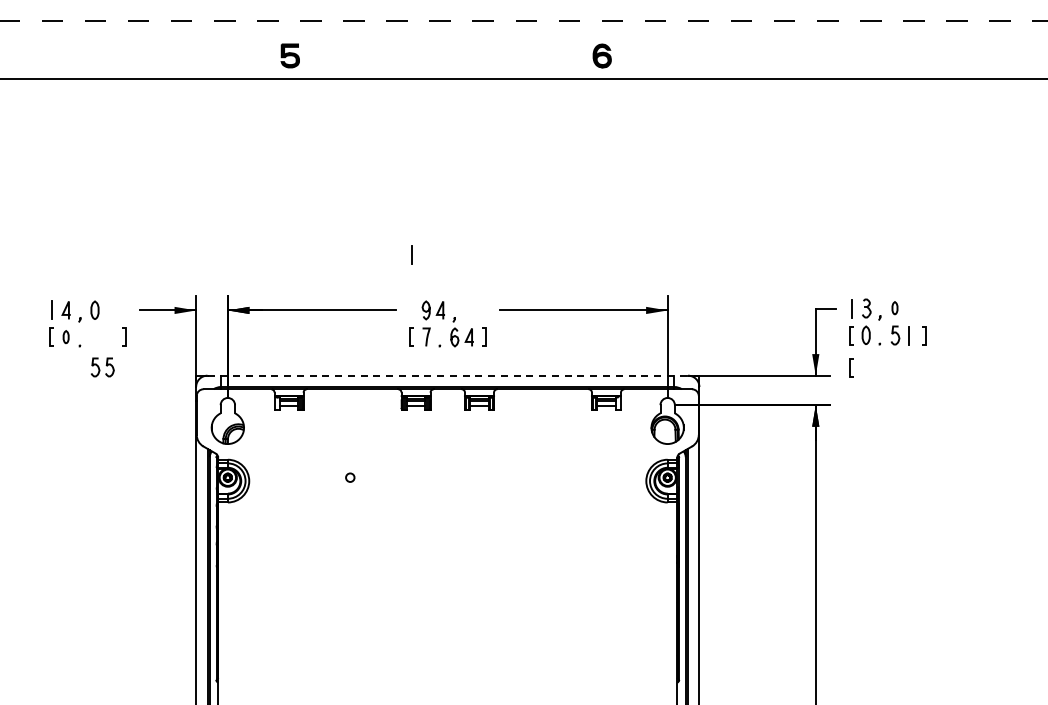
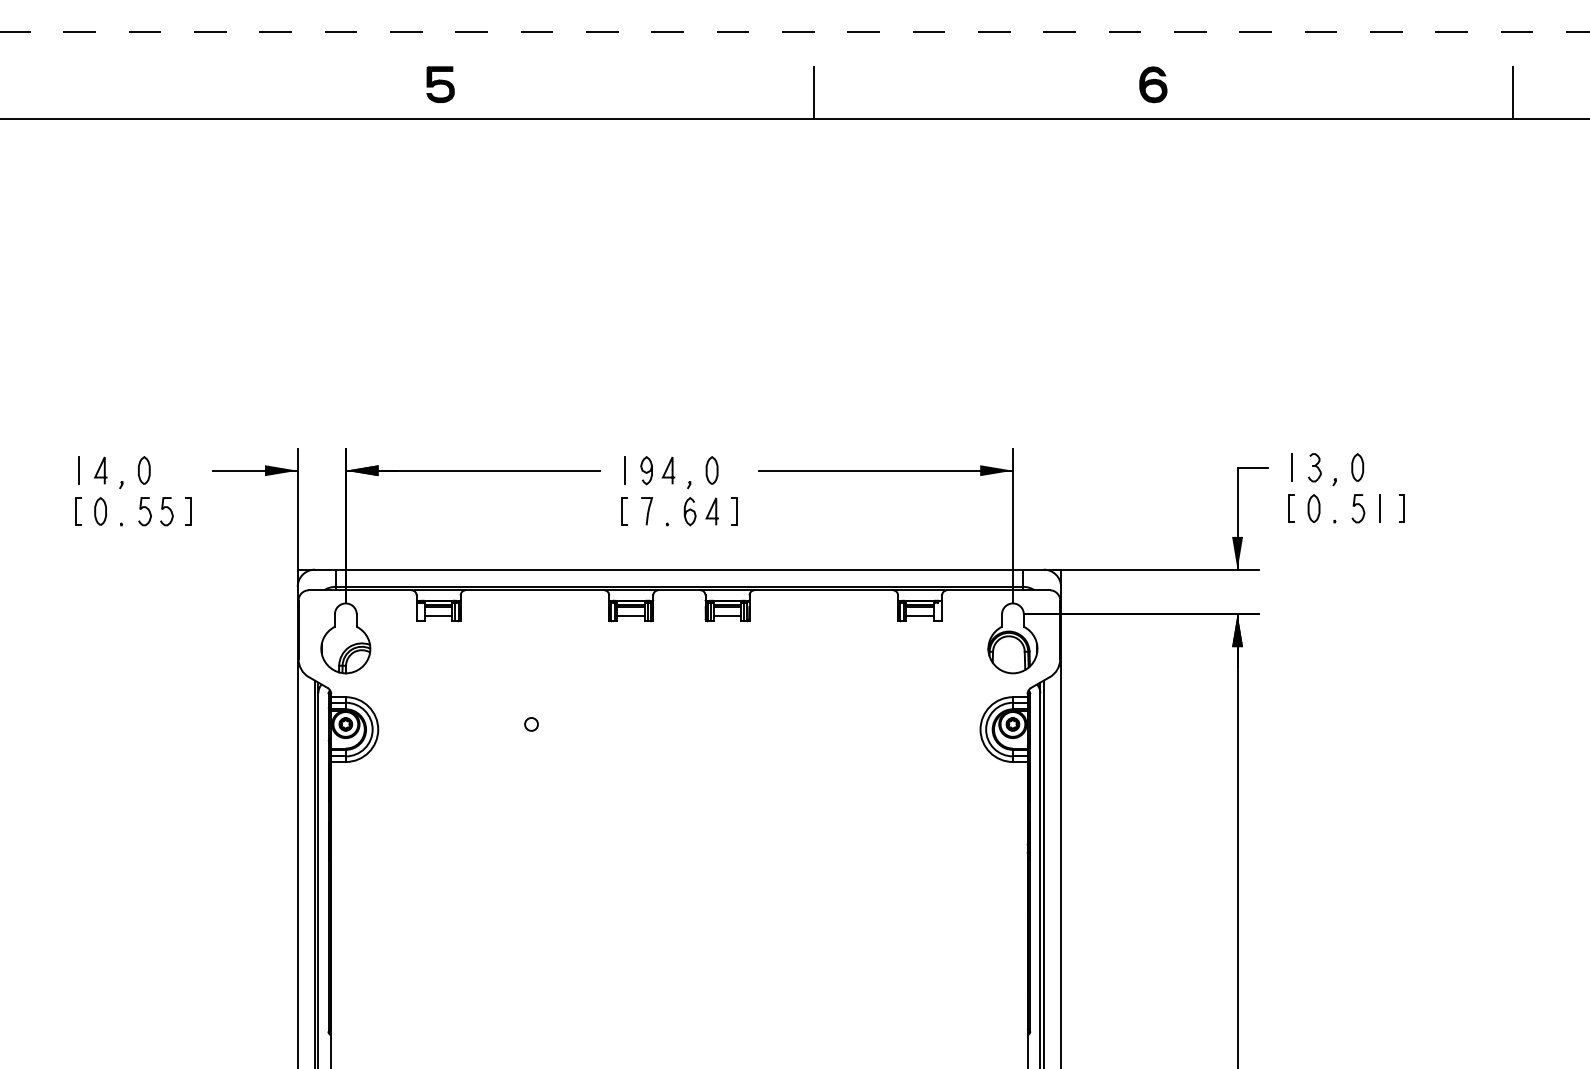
part: (601, 55) -> (1152, 84), moved
line: (536, 61) -> (813, 93), added
line: (997, 61) -> (1513, 93), added
line: (411, 254) -> (624, 469), moved
part: (894, 307) -> (1356, 466), size x1.43
part: (468, 309) -> (710, 469), added
part: (65, 336) -> (99, 510), size x1.43
part: (102, 367) -> (155, 511), moved
line: (850, 367) -> (1290, 557), removed
line: (448, 375) -> (680, 569), dashed -> solid

